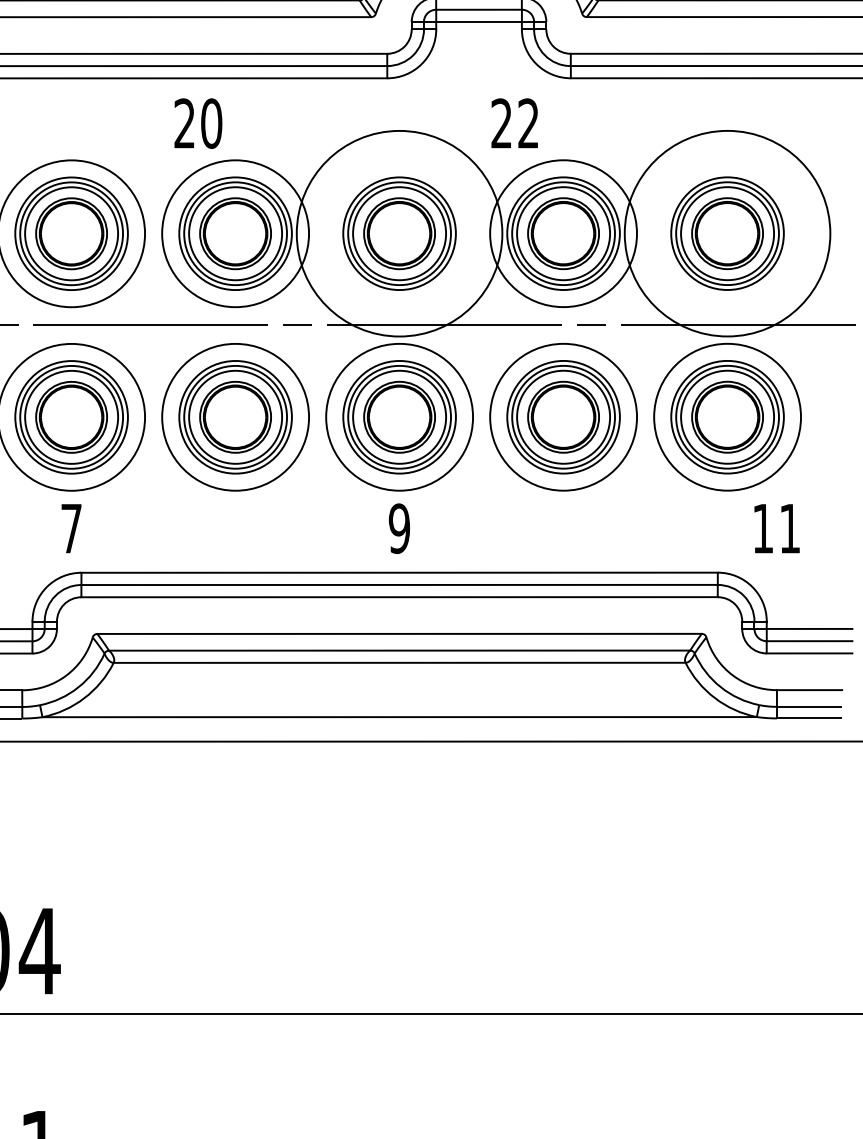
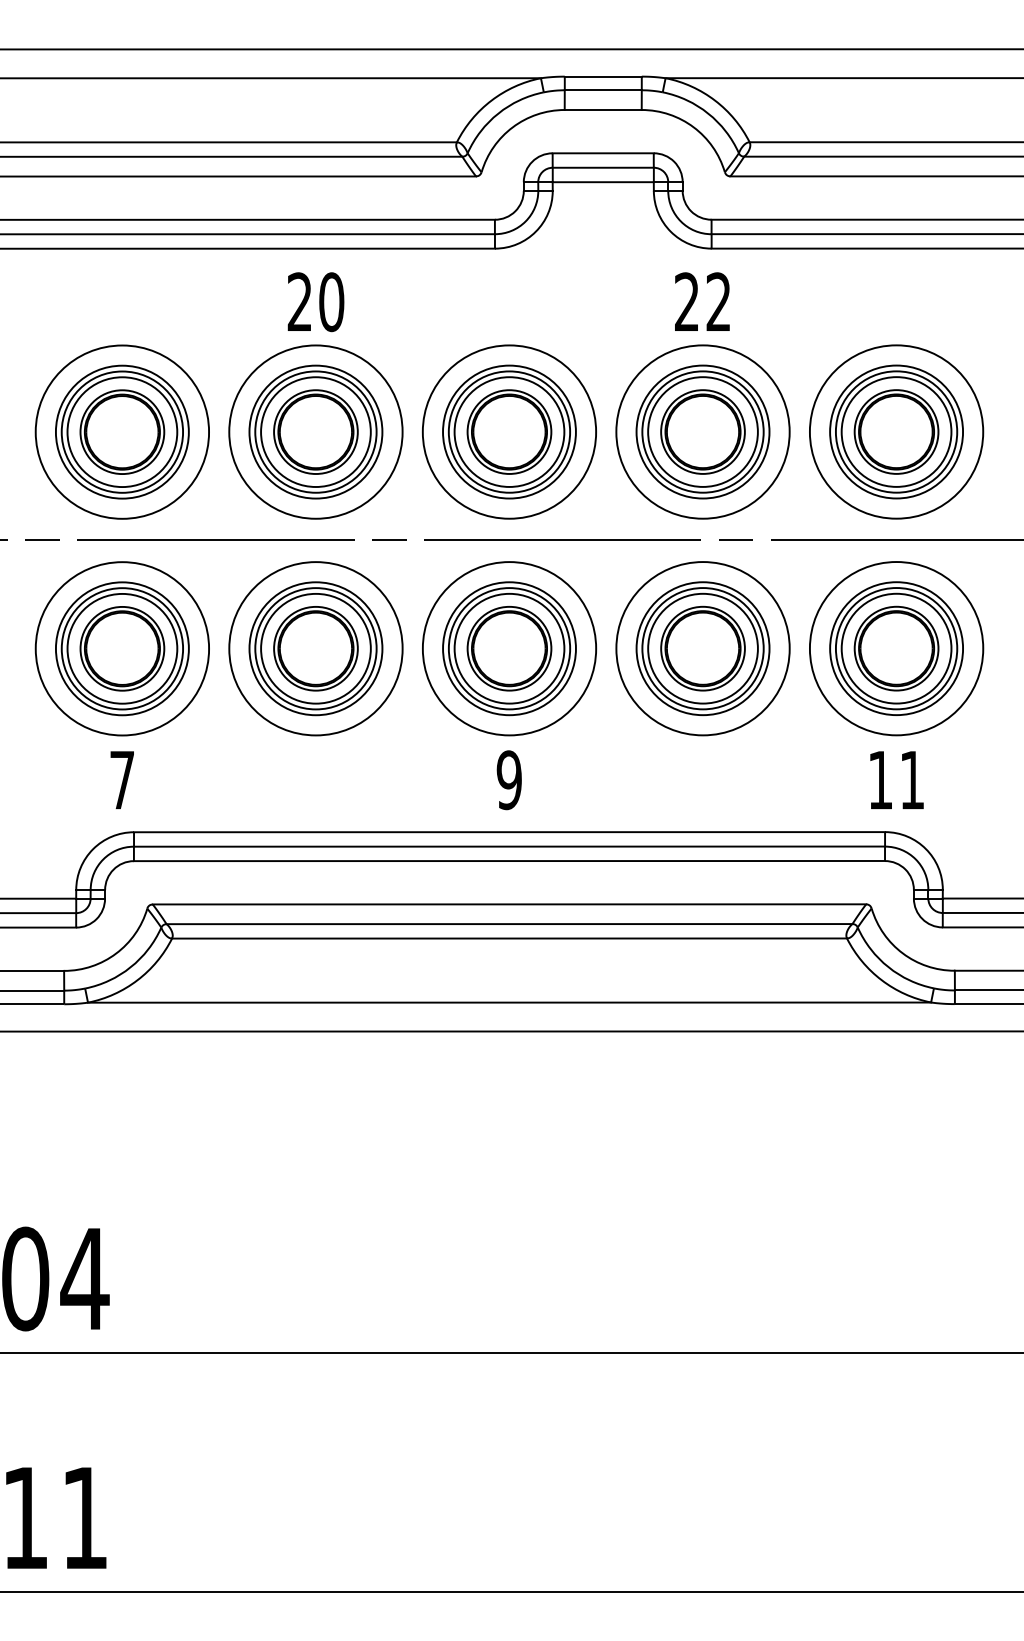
text: (197, 123) -> (315, 302), moved
text: (514, 123) -> (702, 301), moved
circle: (399, 233) -> (509, 431), size x0.71
circle: (727, 233) -> (896, 431), size x0.71
text: (776, 528) -> (896, 779), moved

